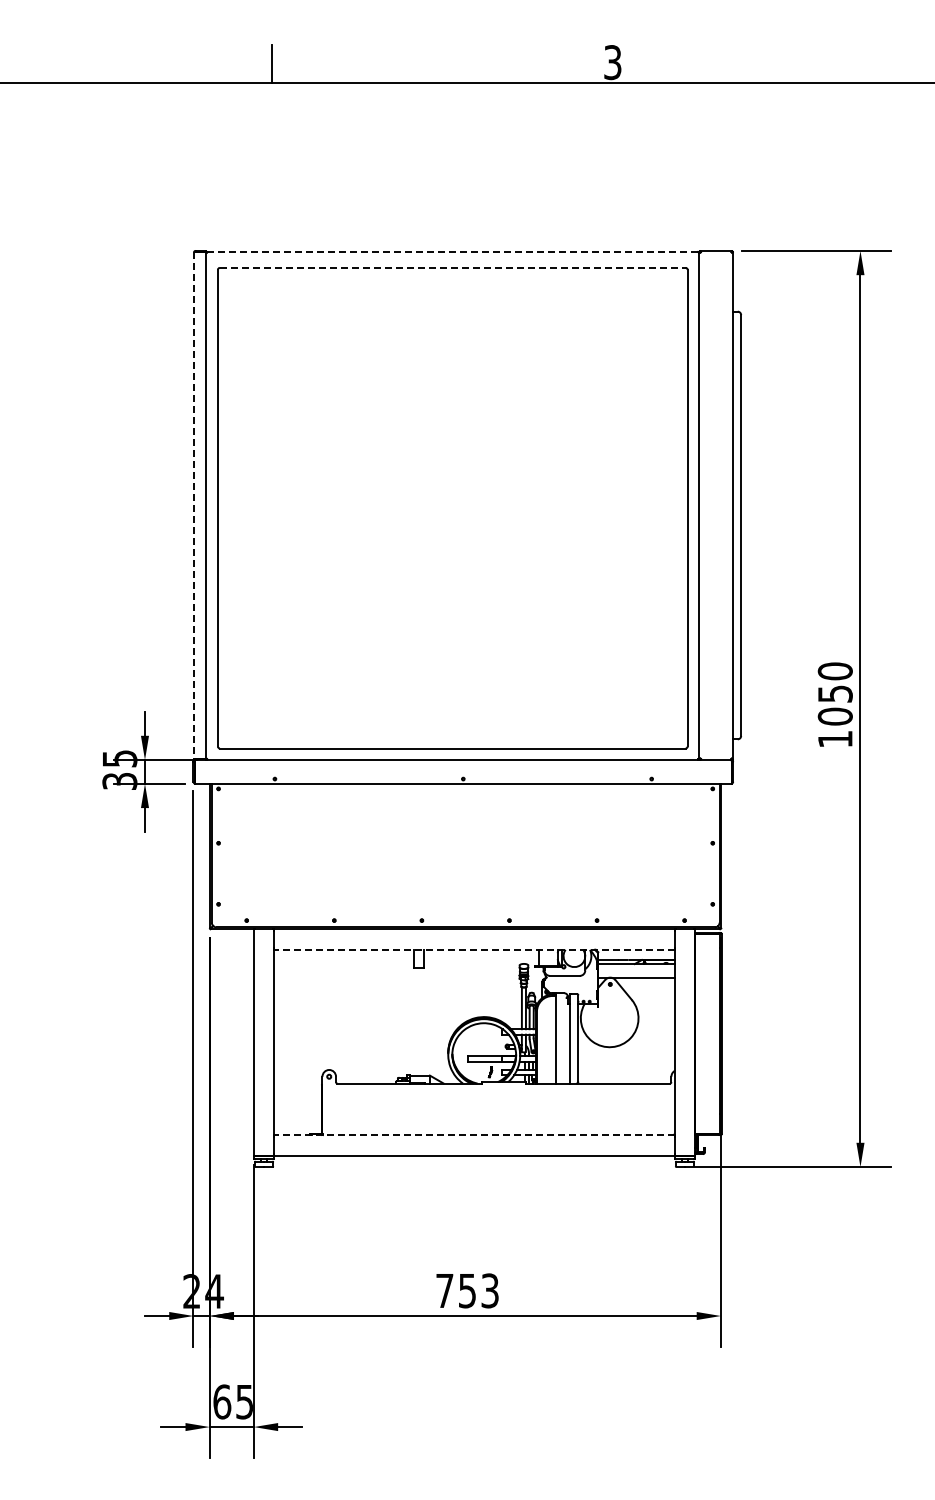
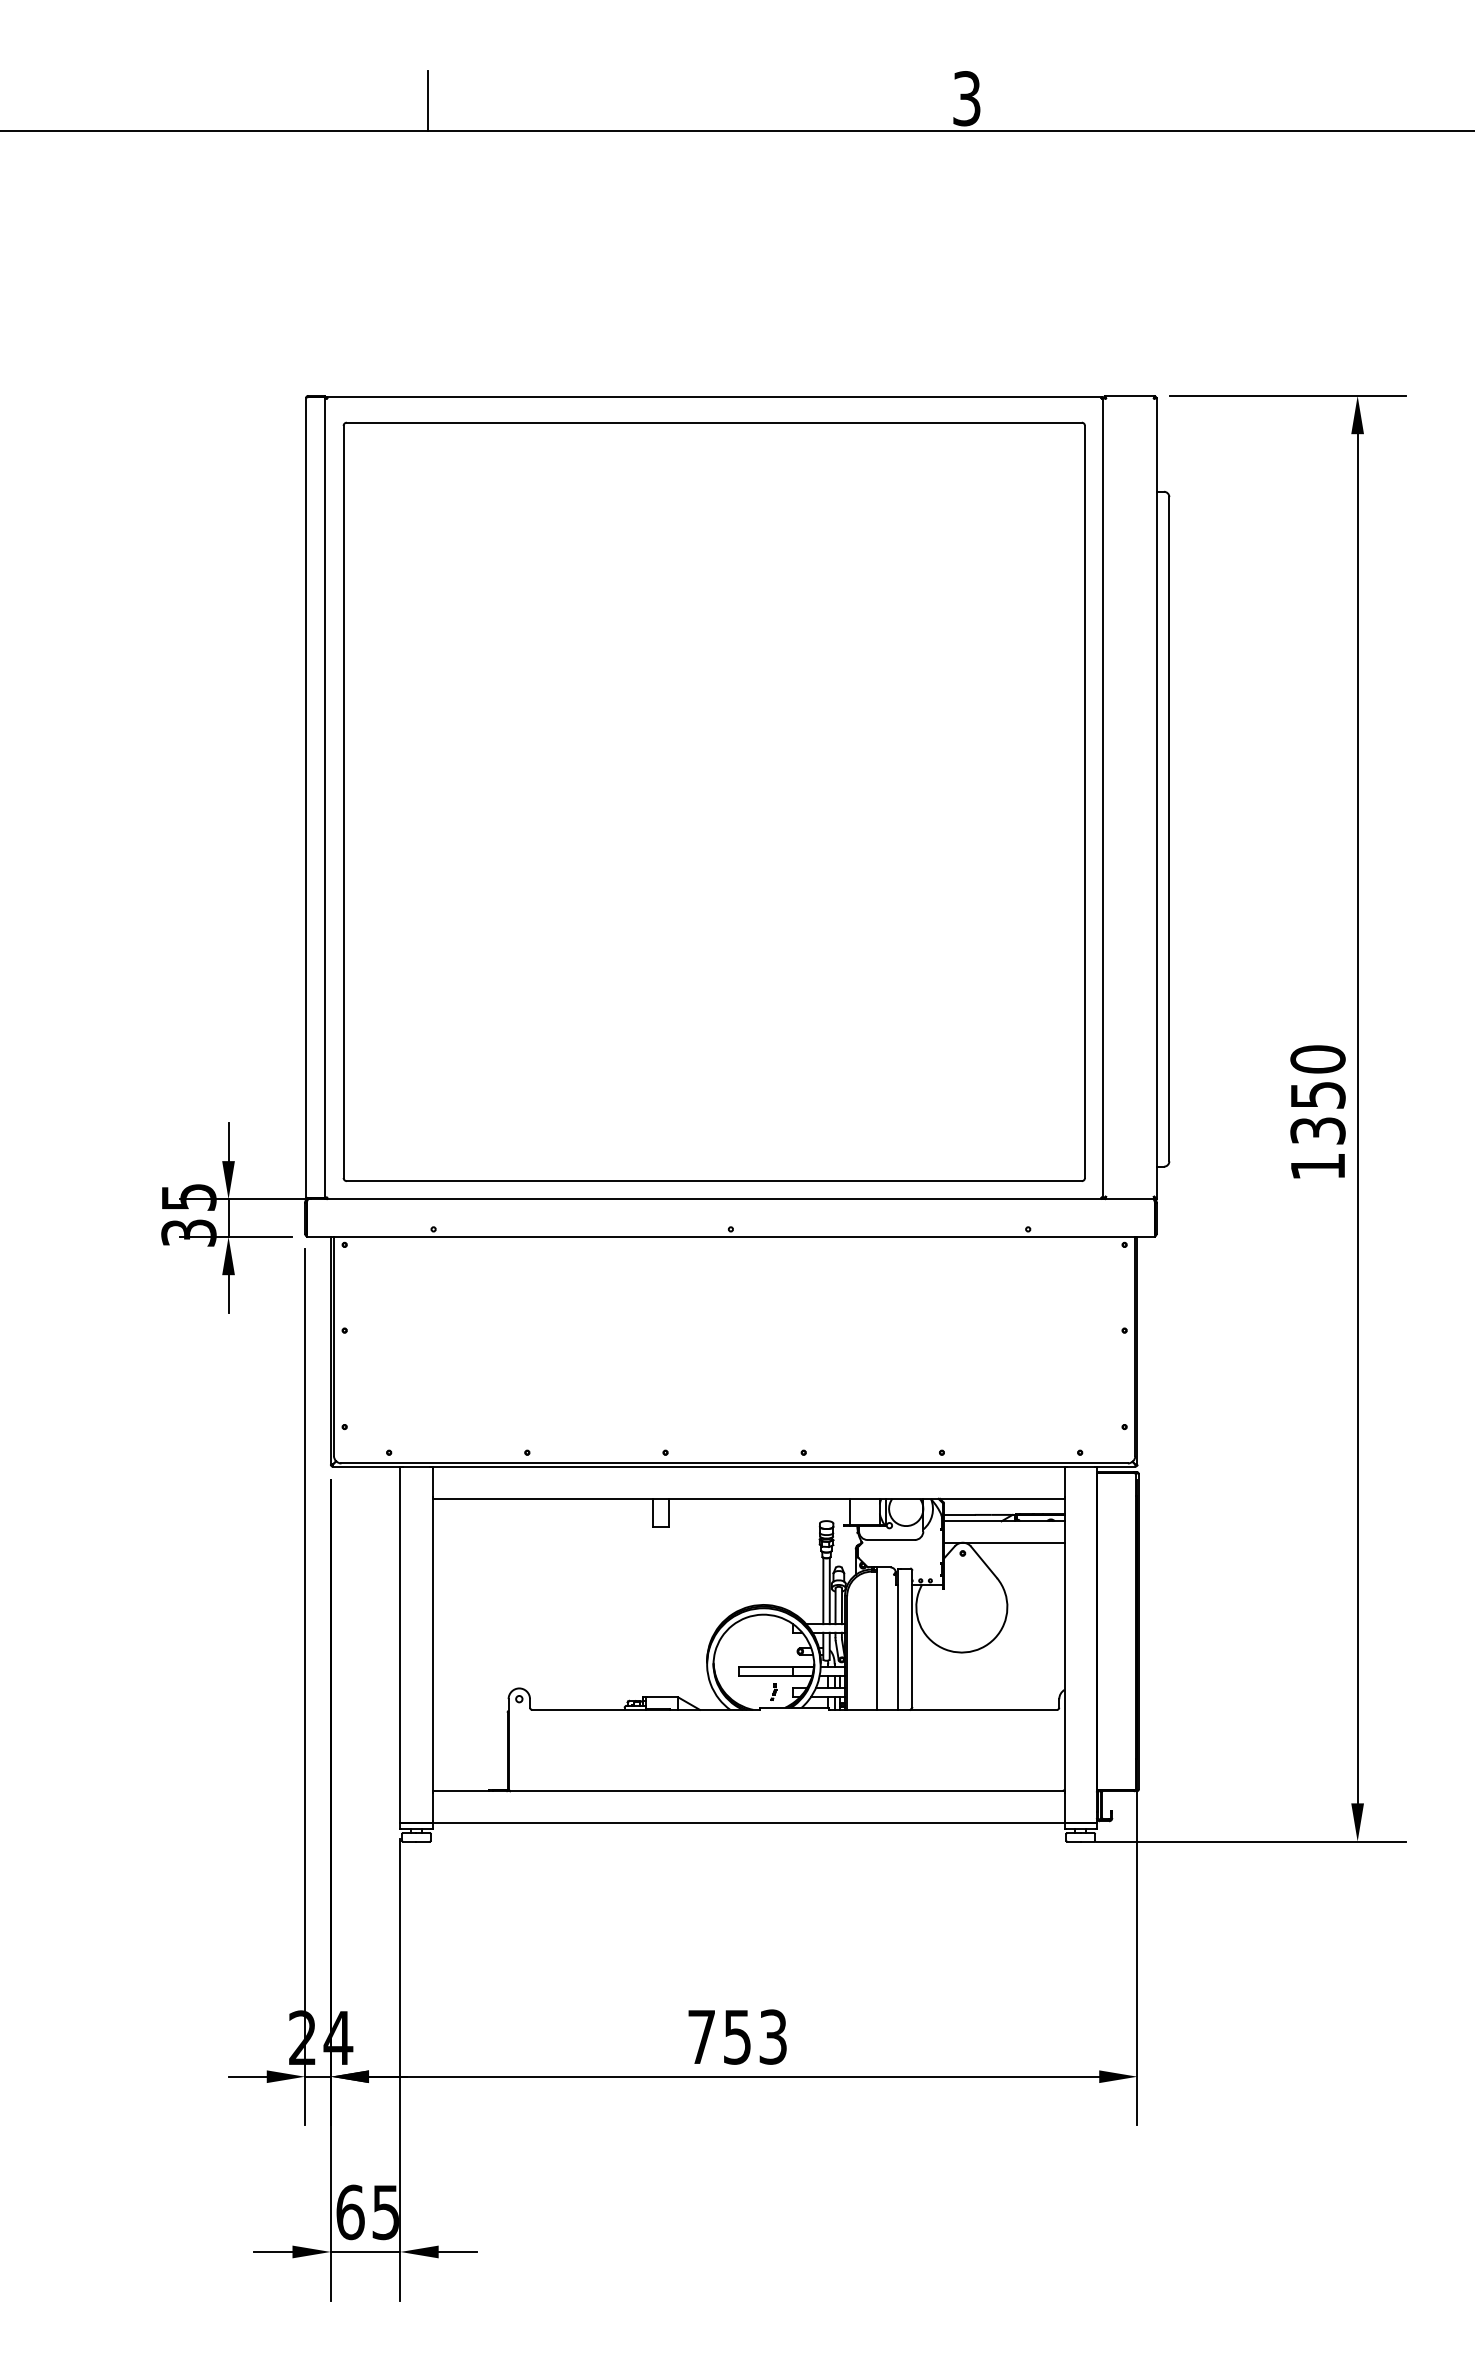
line: (452, 251) -> (713, 396), dashed -> solid
line: (452, 267) -> (713, 422), dashed -> solid
line: (194, 505) -> (306, 797), dashed -> solid
text: (834, 716) -> (1316, 1130), 1050 -> 1350
line: (474, 949) -> (748, 1498), dashed -> solid
line: (474, 1135) -> (748, 1791), dashed -> solid

